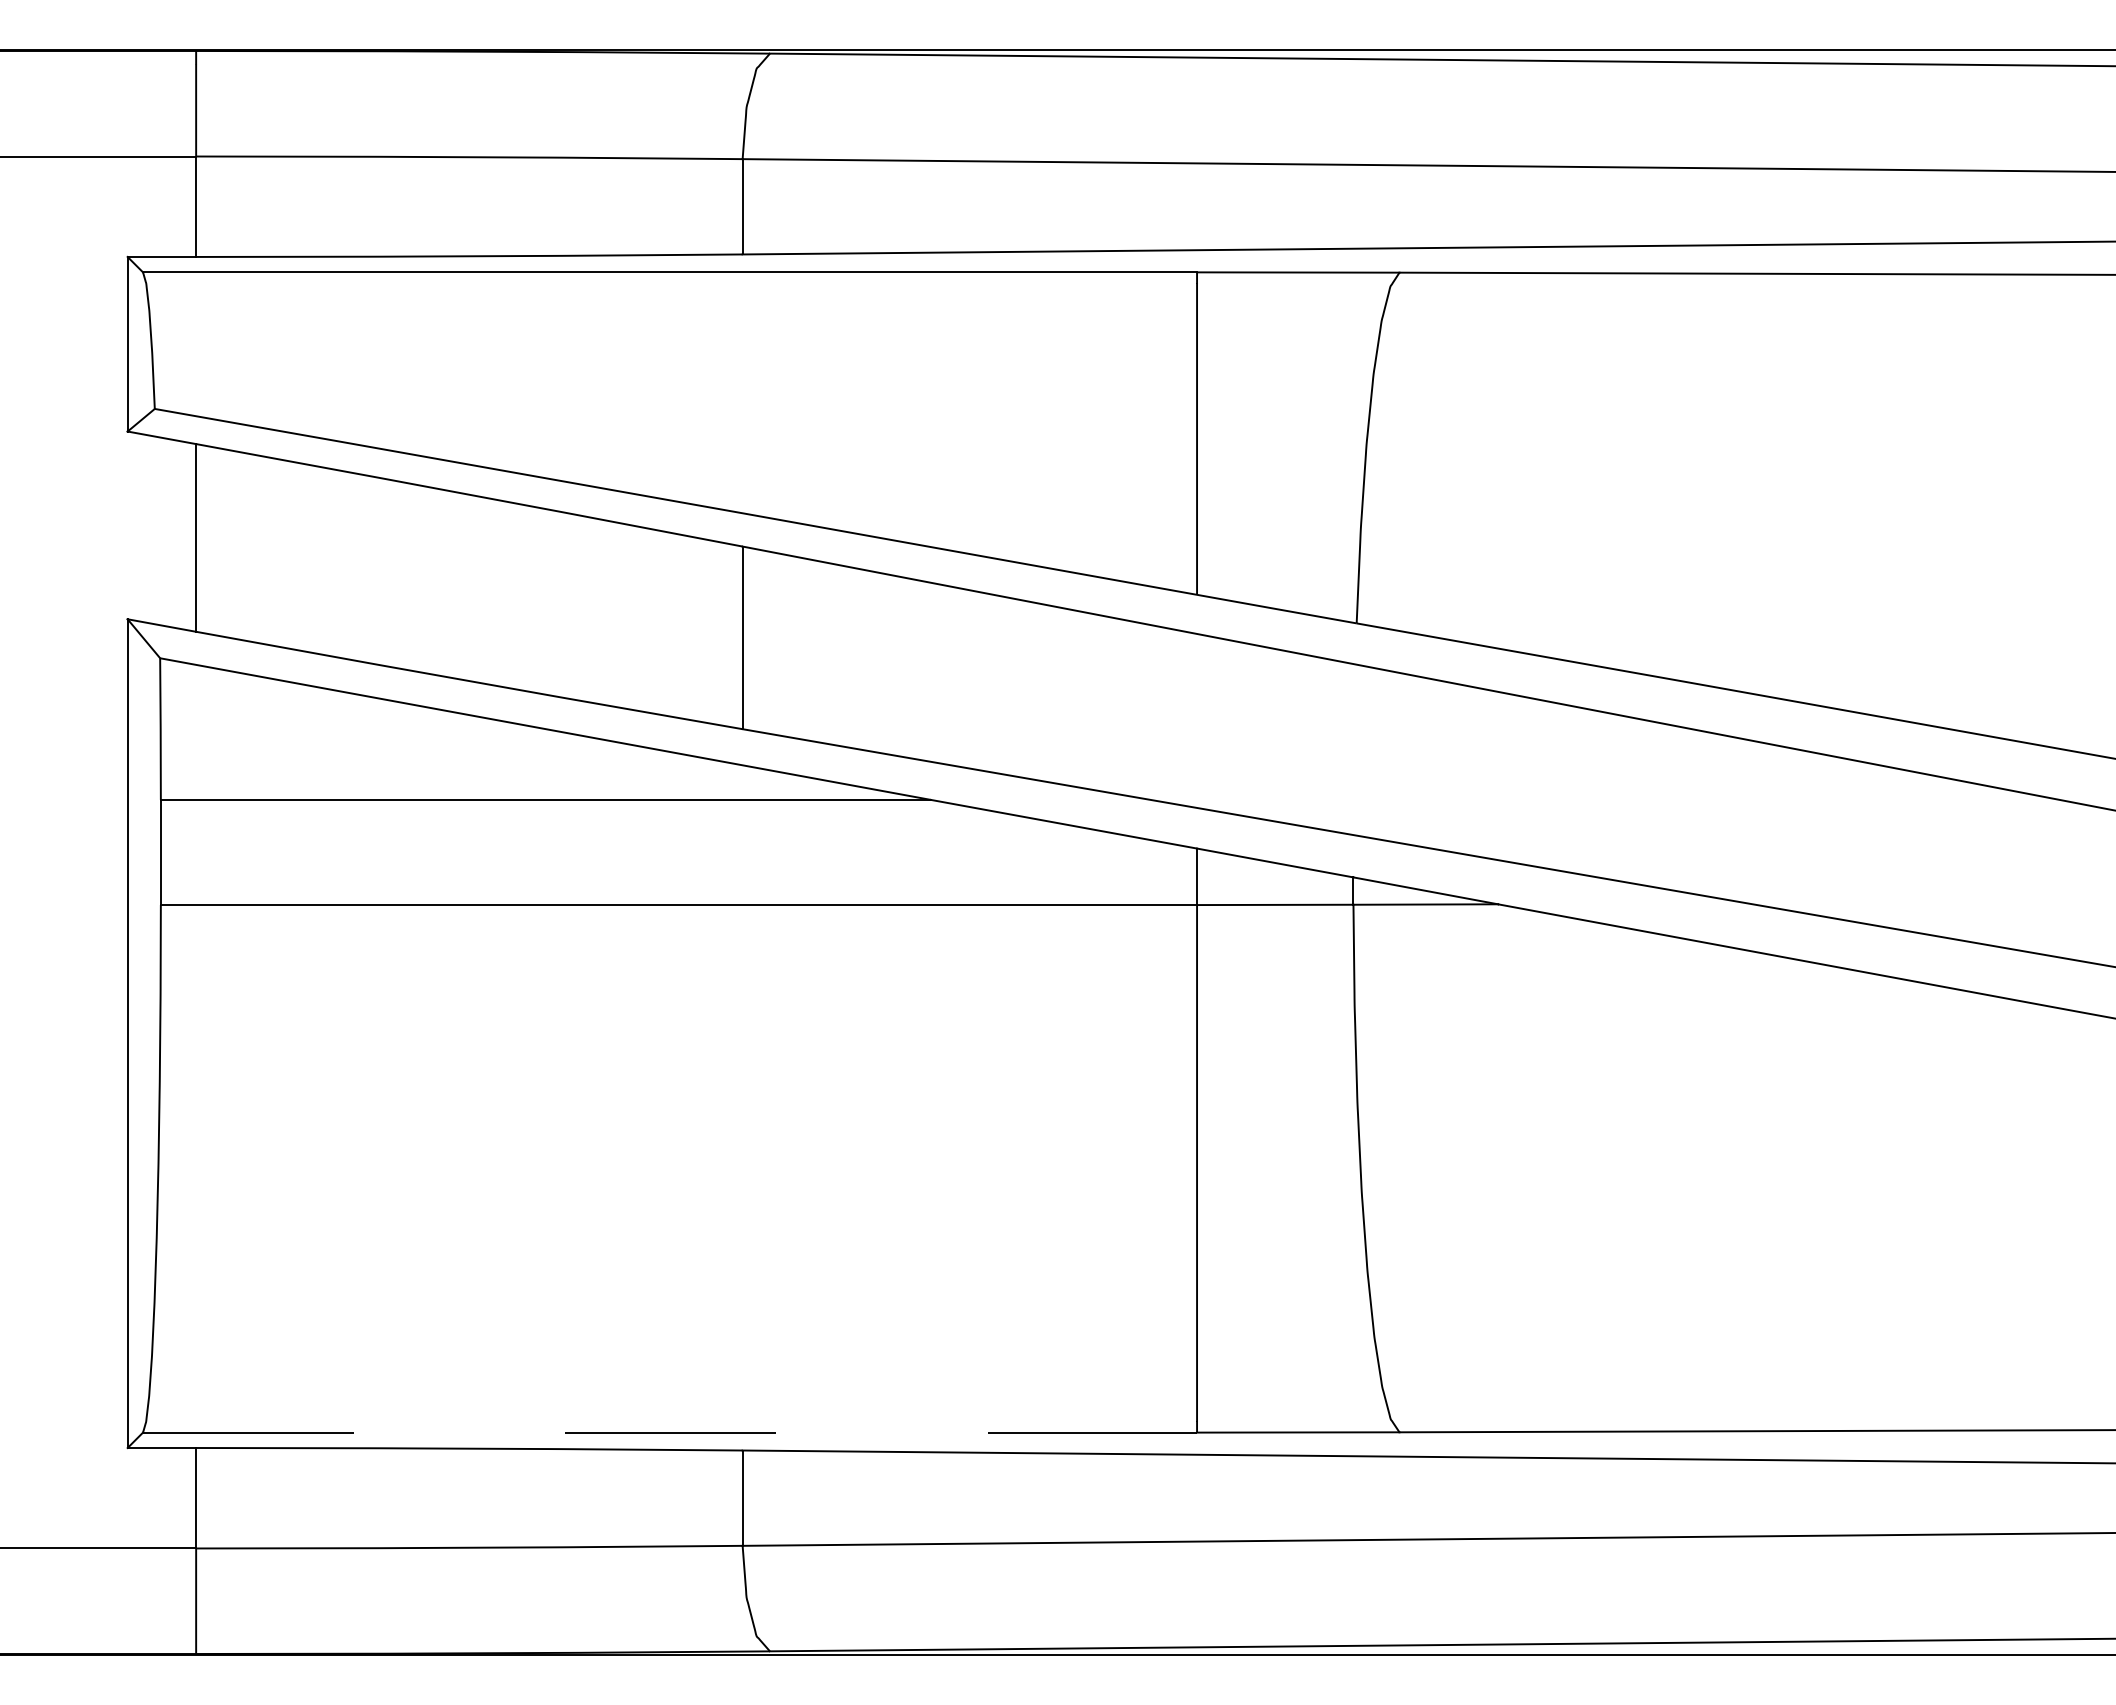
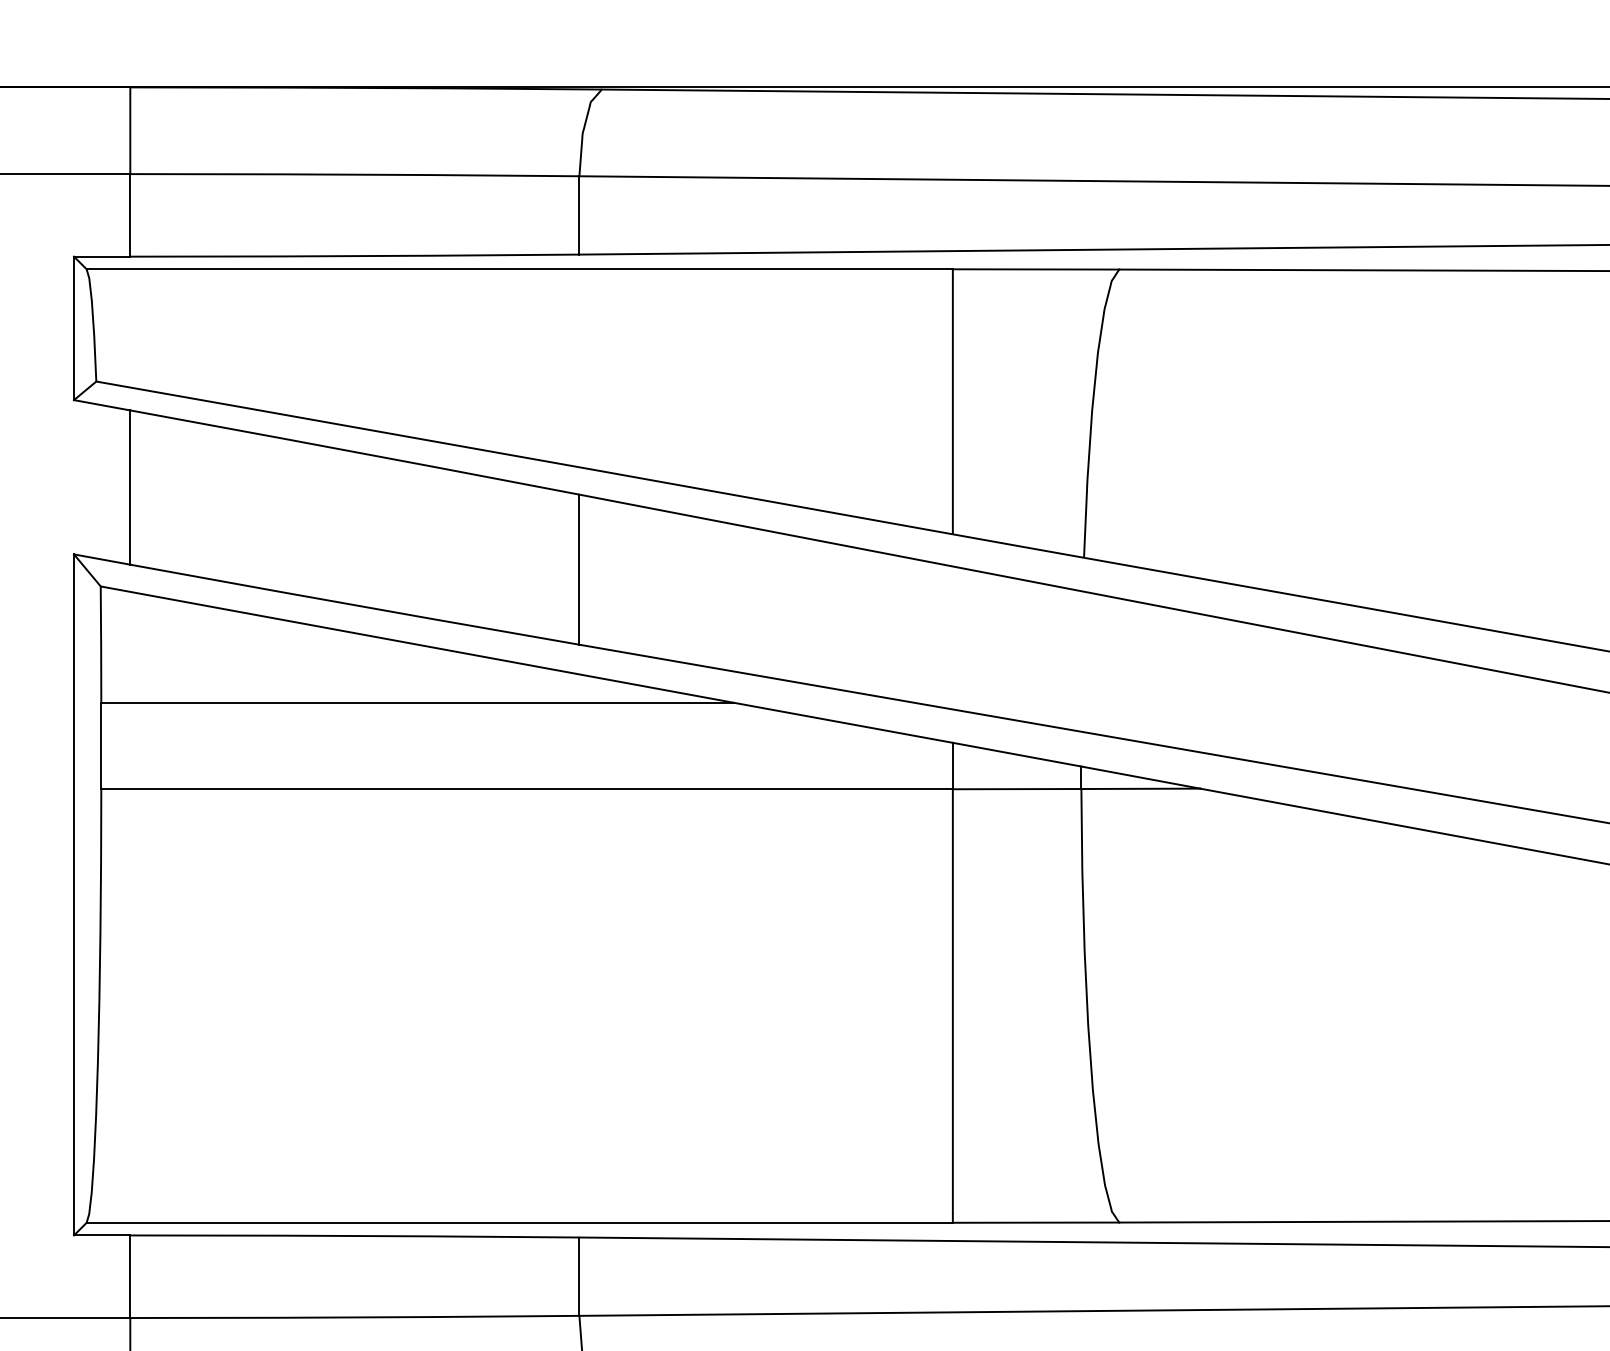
line: (670, 1432) -> (520, 1222), dashed -> solid

